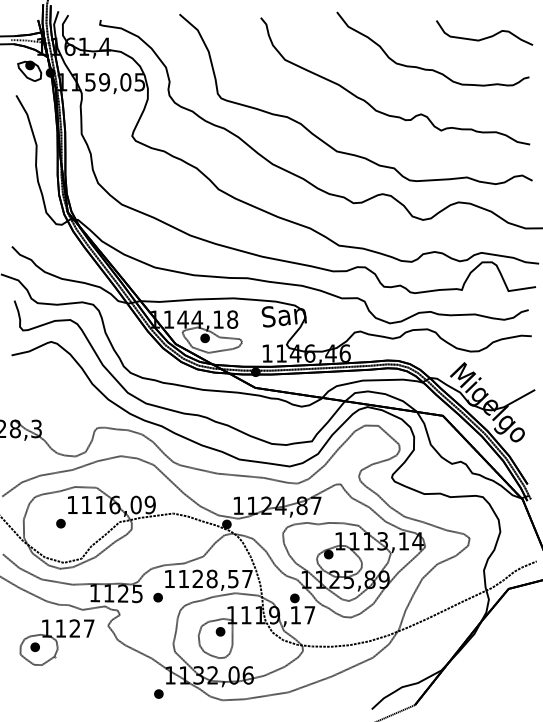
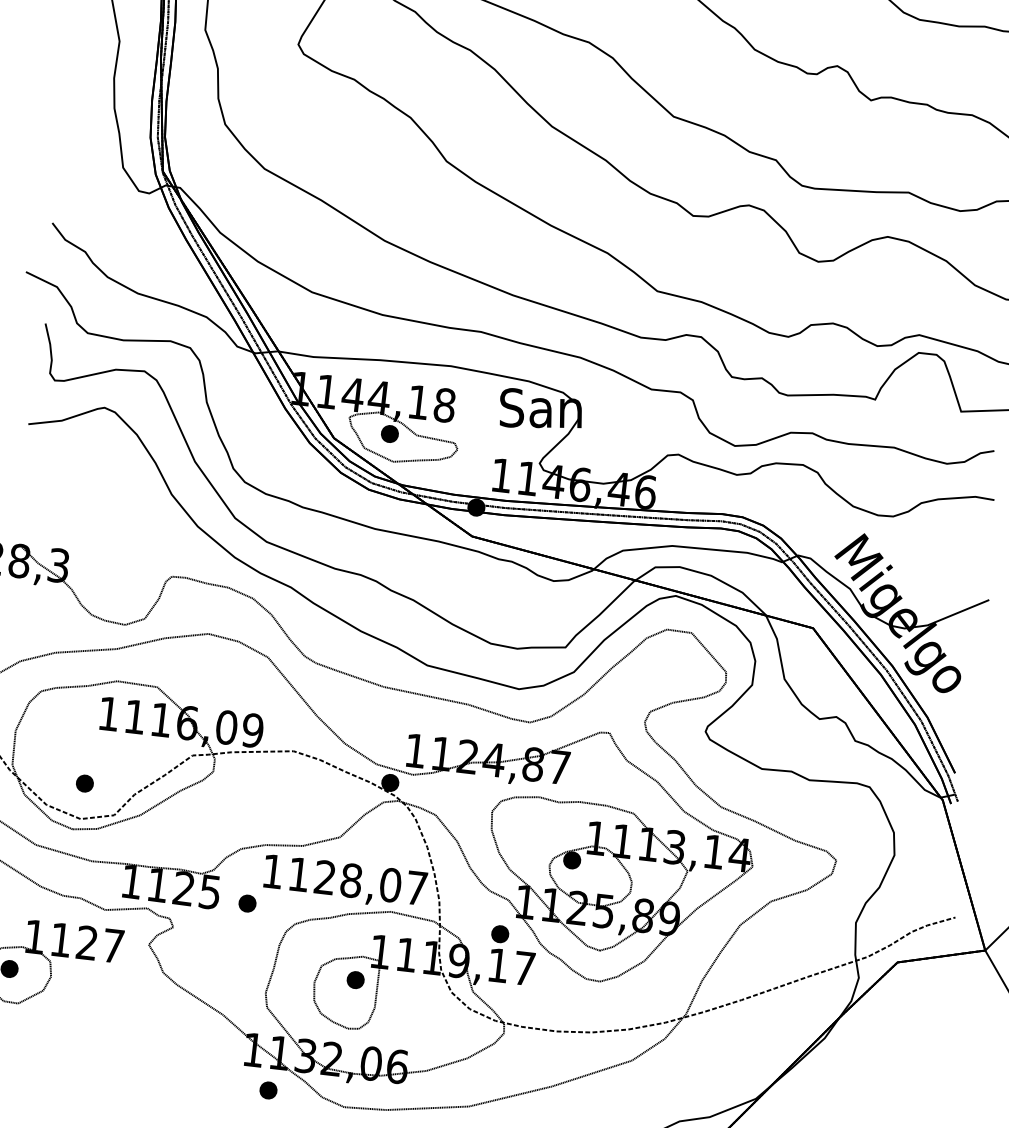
part: (60, 523) -> (84, 783), moved
text: (232, 578) -> (389, 884), 1128,57 -> 1128,07
part: (158, 693) -> (267, 1089), moved

